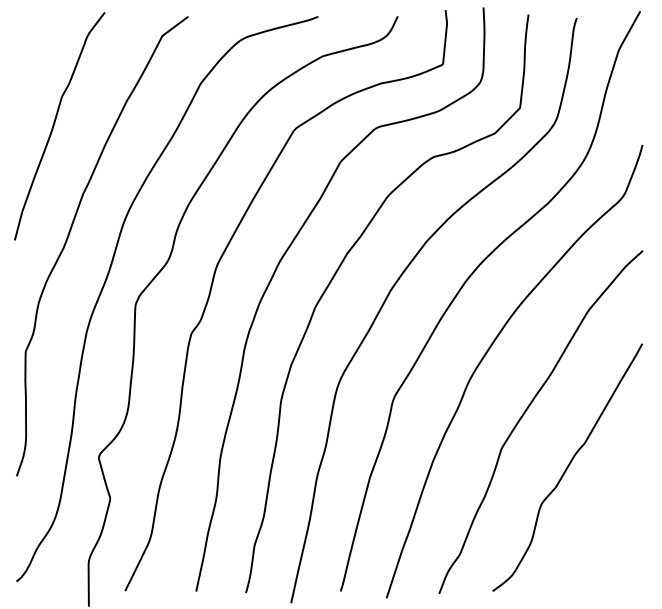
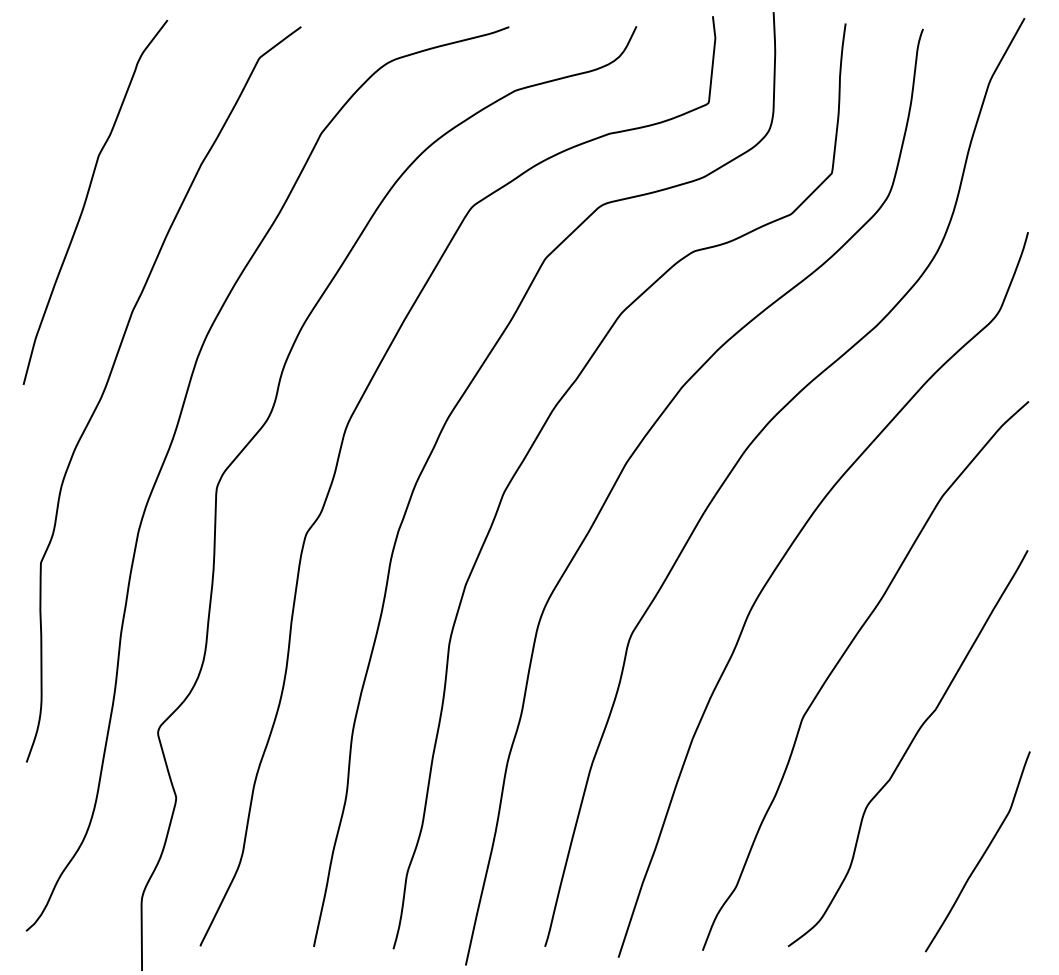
curve: (613, 533) -> (981, 853), added

